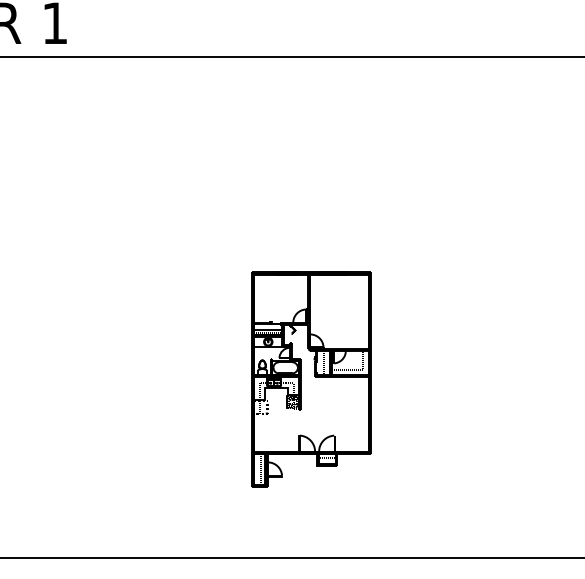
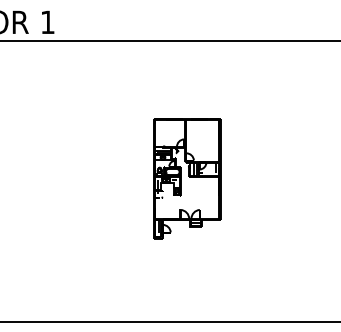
part: (312, 379) -> (187, 178), moved

